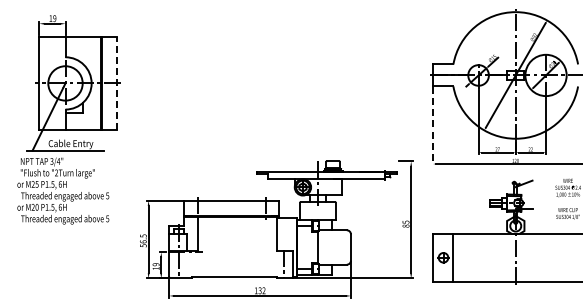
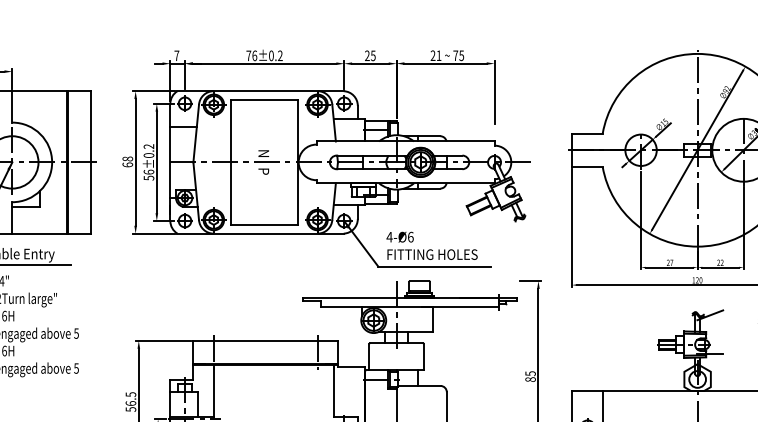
part: (271, 80) -> (325, 157), added
line: (117, 83) -> (91, 162), dashed -> solid
line: (433, 126) -> (572, 227), dashed -> solid

